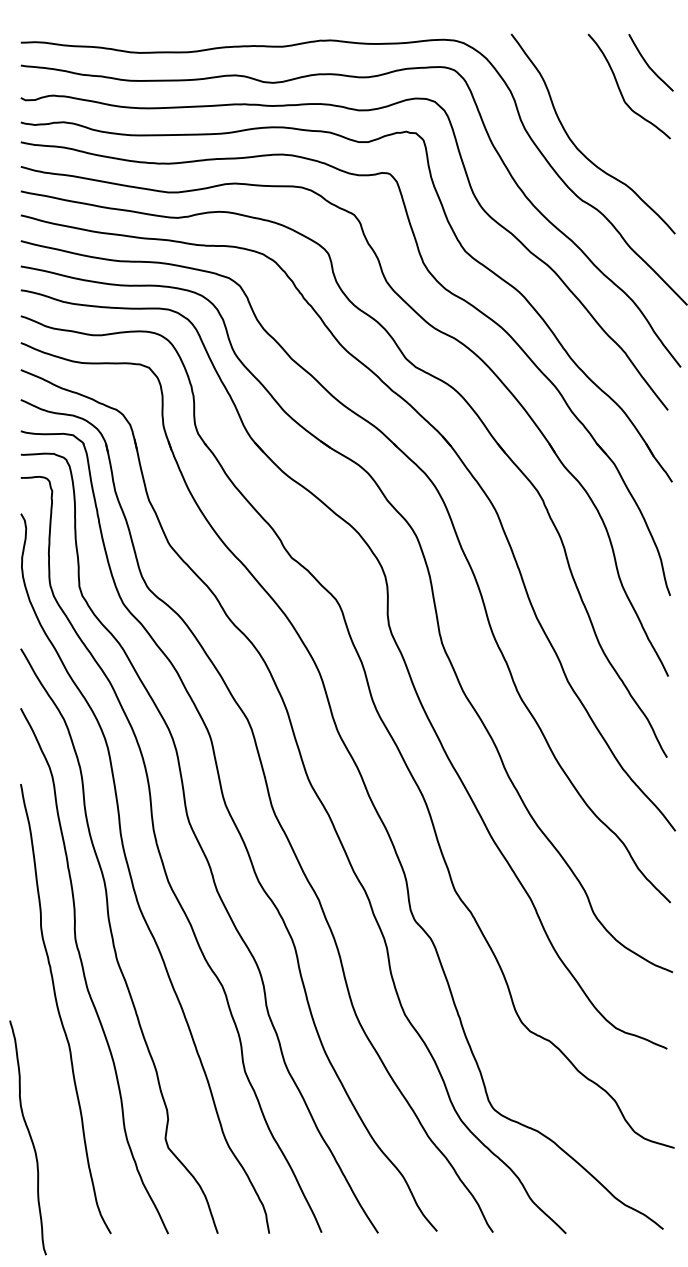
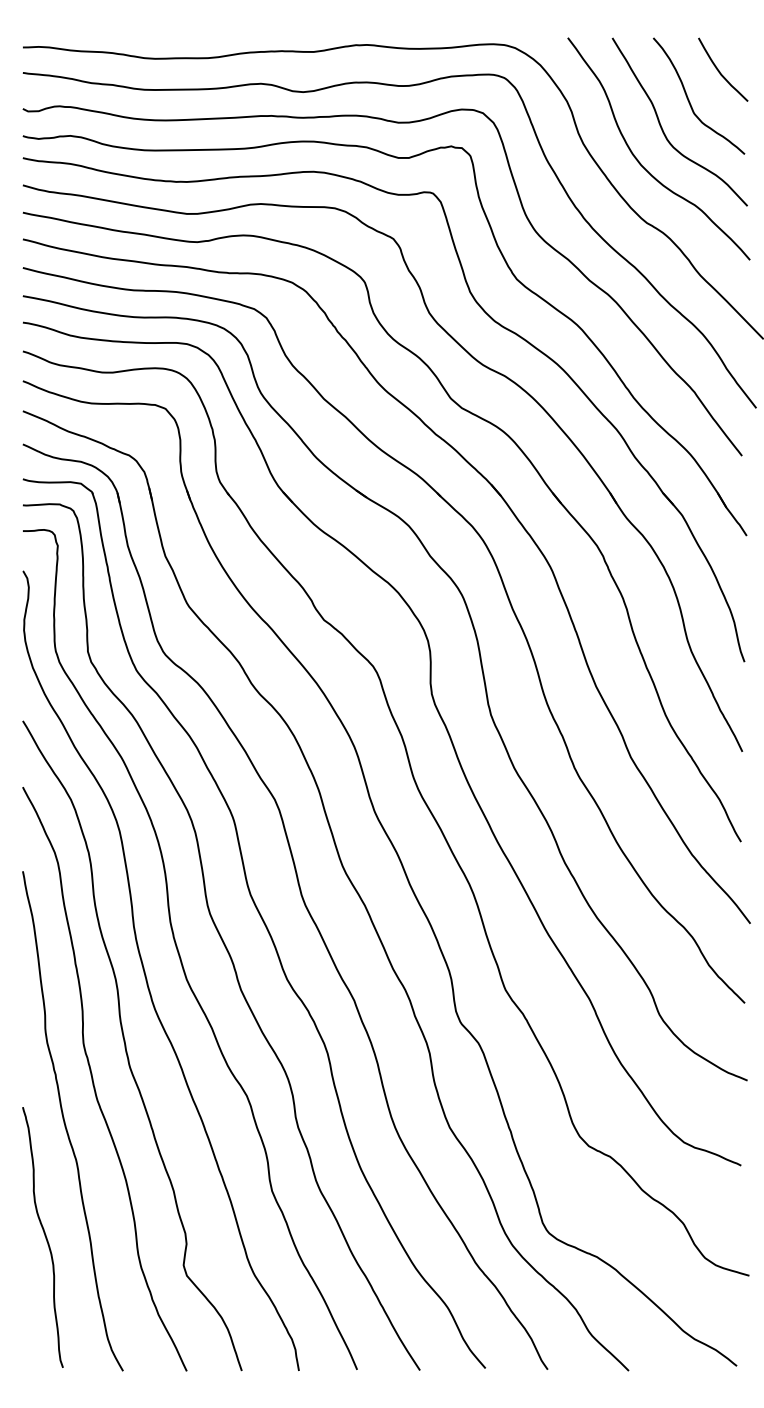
curve: (597, 116) -> (663, 129), added
curve: (29, 1136) -> (44, 1236), moved

